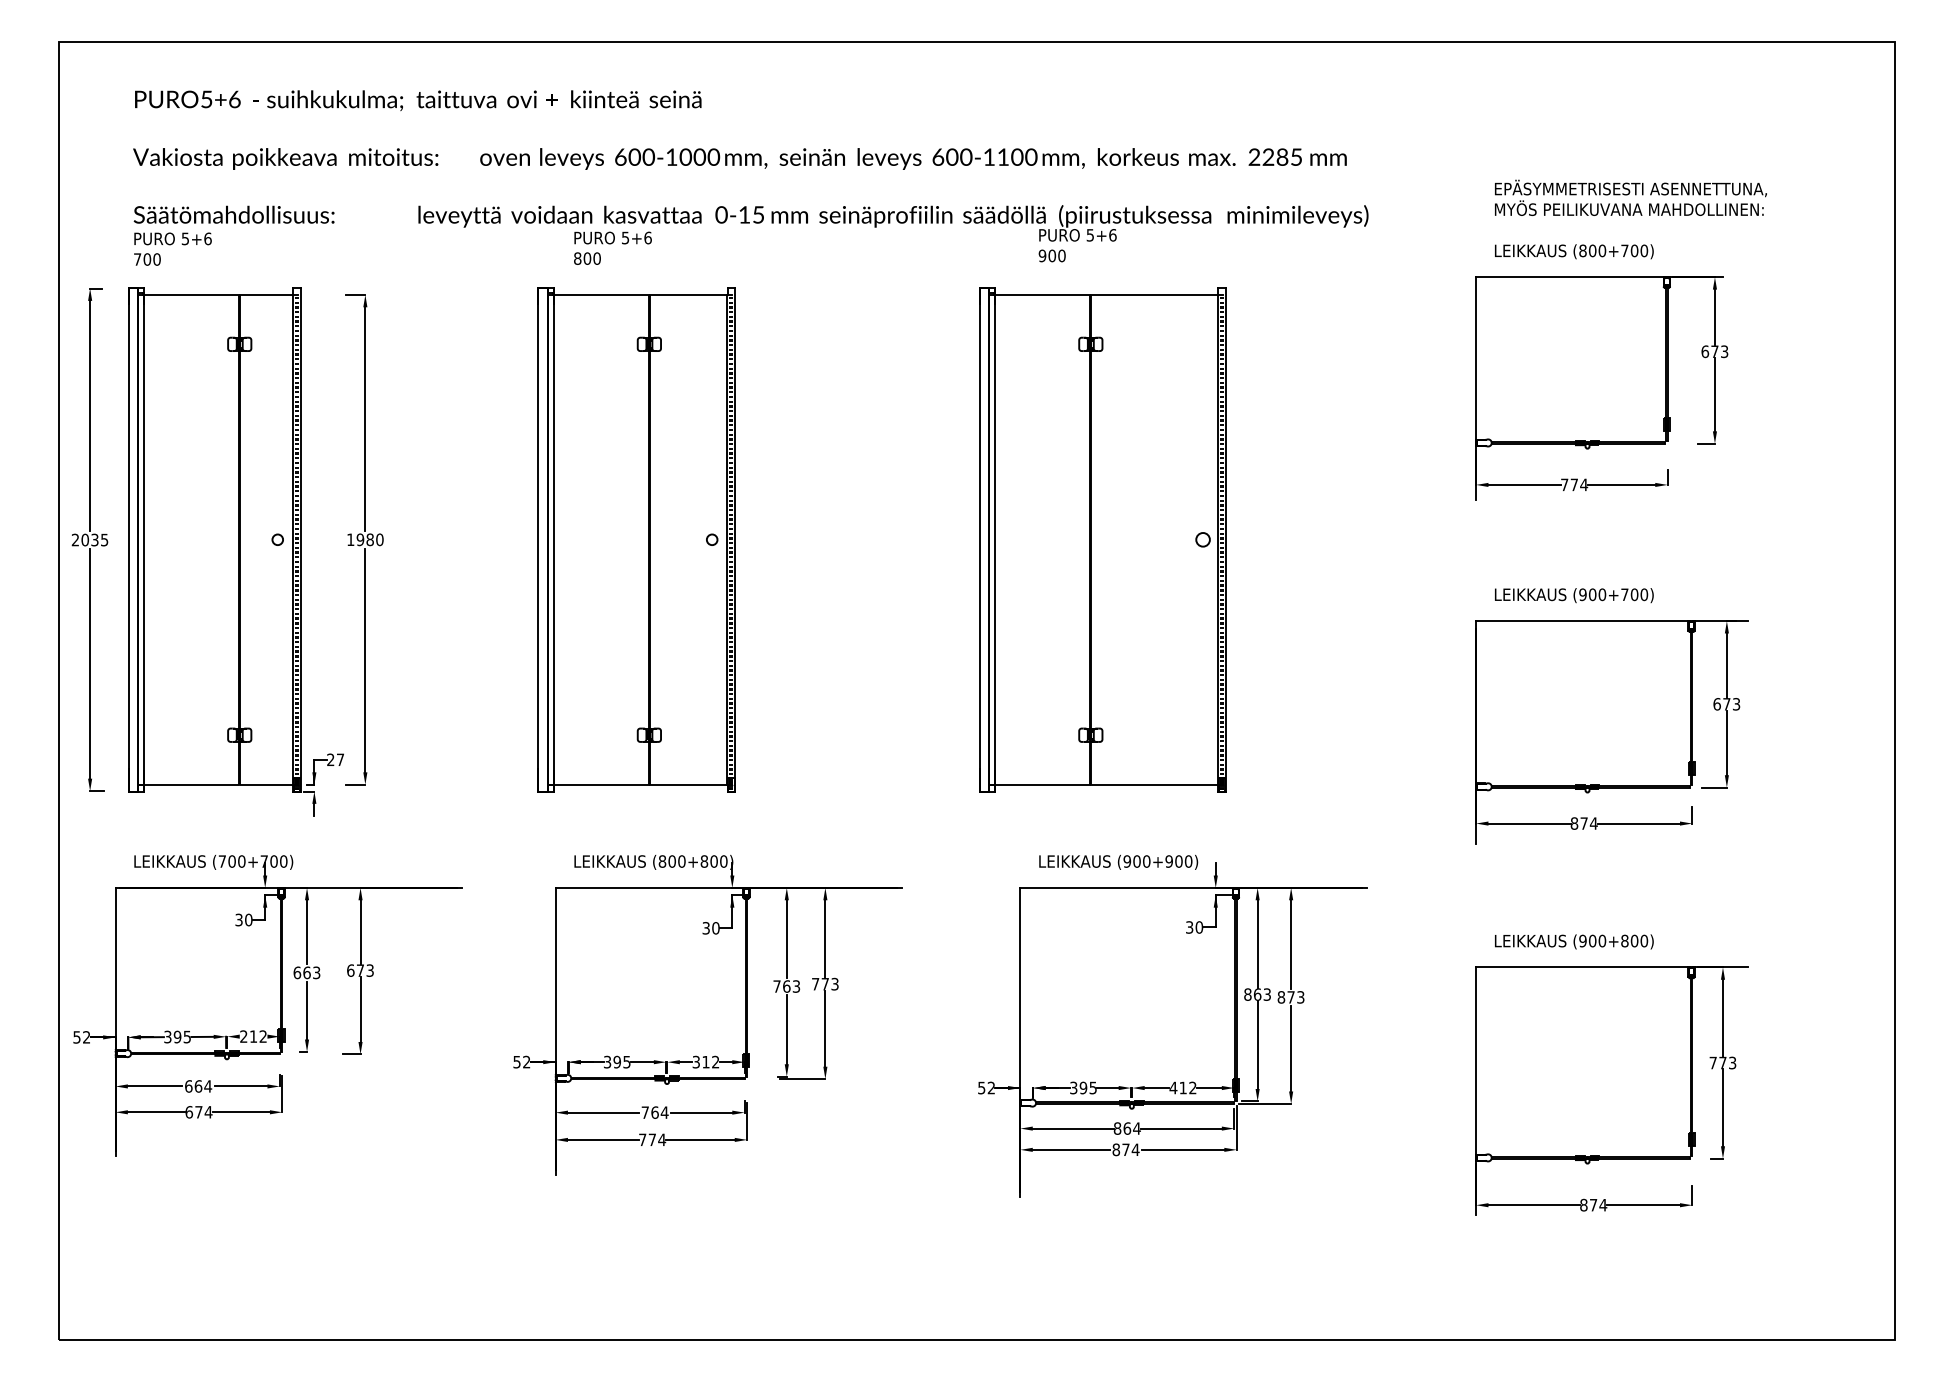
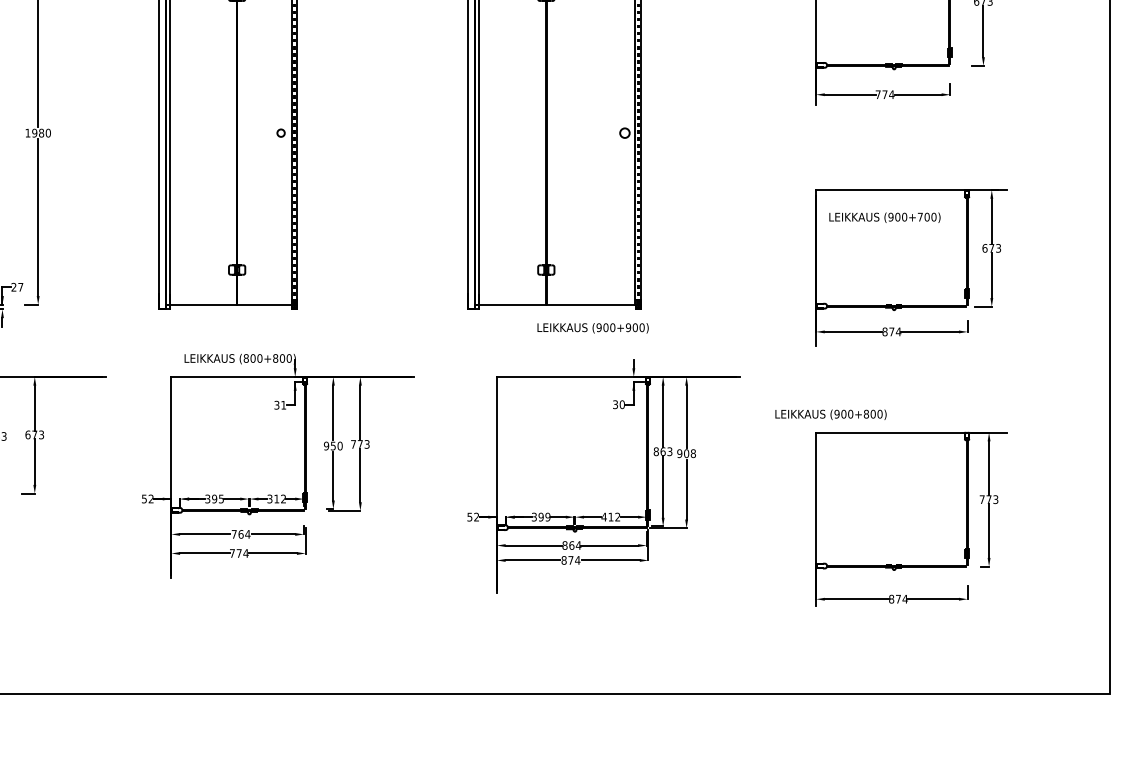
text: (1574, 595) -> (885, 217), moved
text: (1118, 861) -> (593, 327), moved
text: (715, 928) -> (283, 405), 30 -> 31
text: (1574, 941) -> (831, 414), moved
text: (786, 986) -> (333, 446), 763 -> 950
text: (1290, 997) -> (686, 453), 873 -> 908
text: (1092, 1087) -> (547, 516), 395 -> 399

